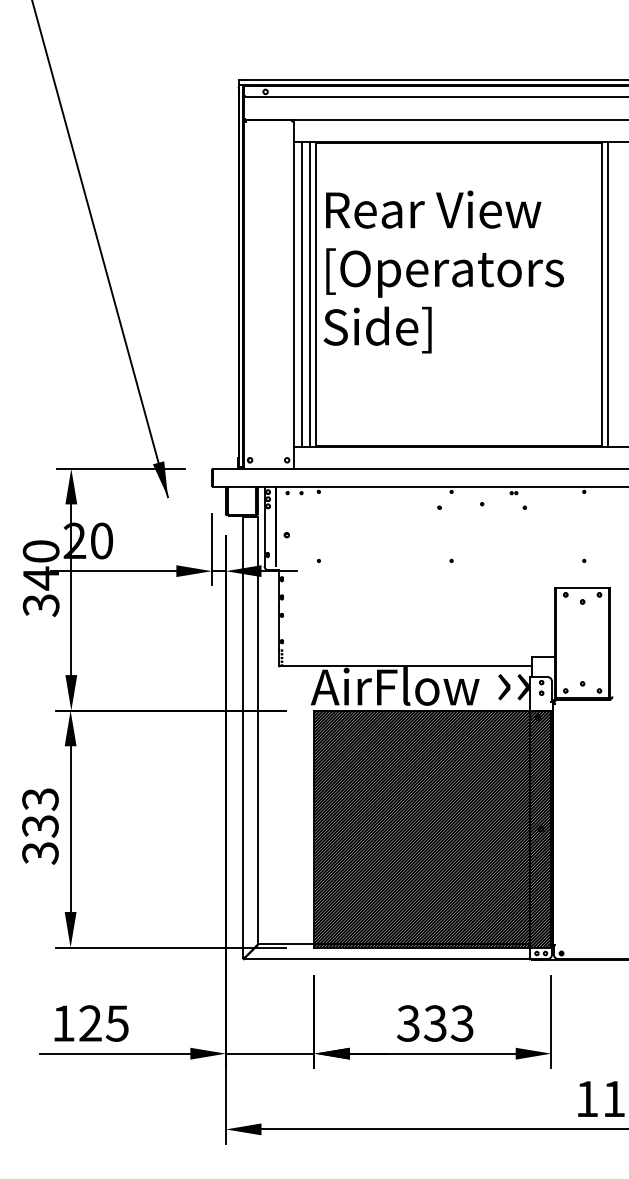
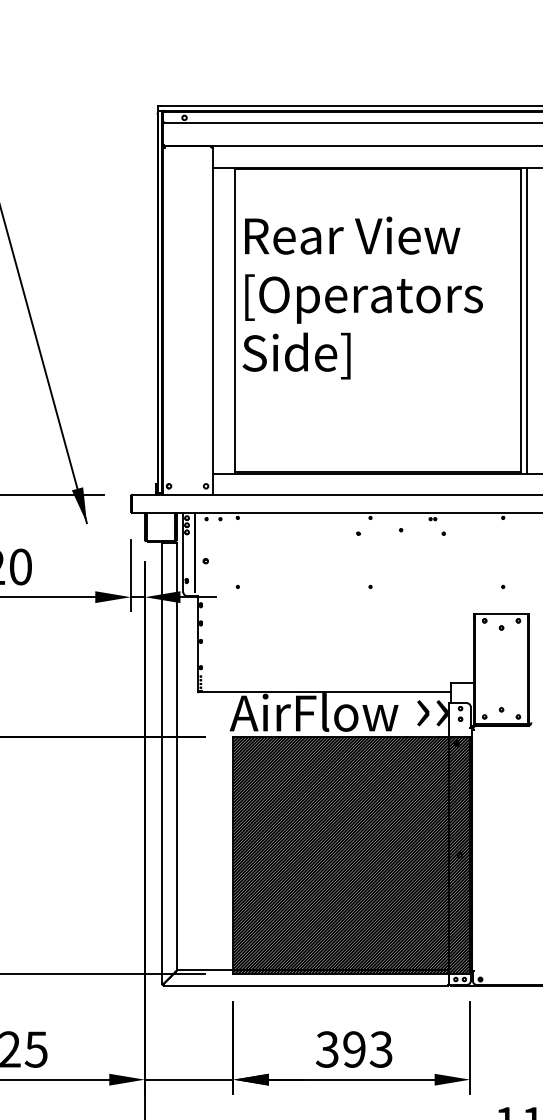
line: (302, 294) -> (221, 320), removed
line: (310, 294) -> (229, 320), removed
text: (435, 1023) -> (354, 1049), 333 -> 393

